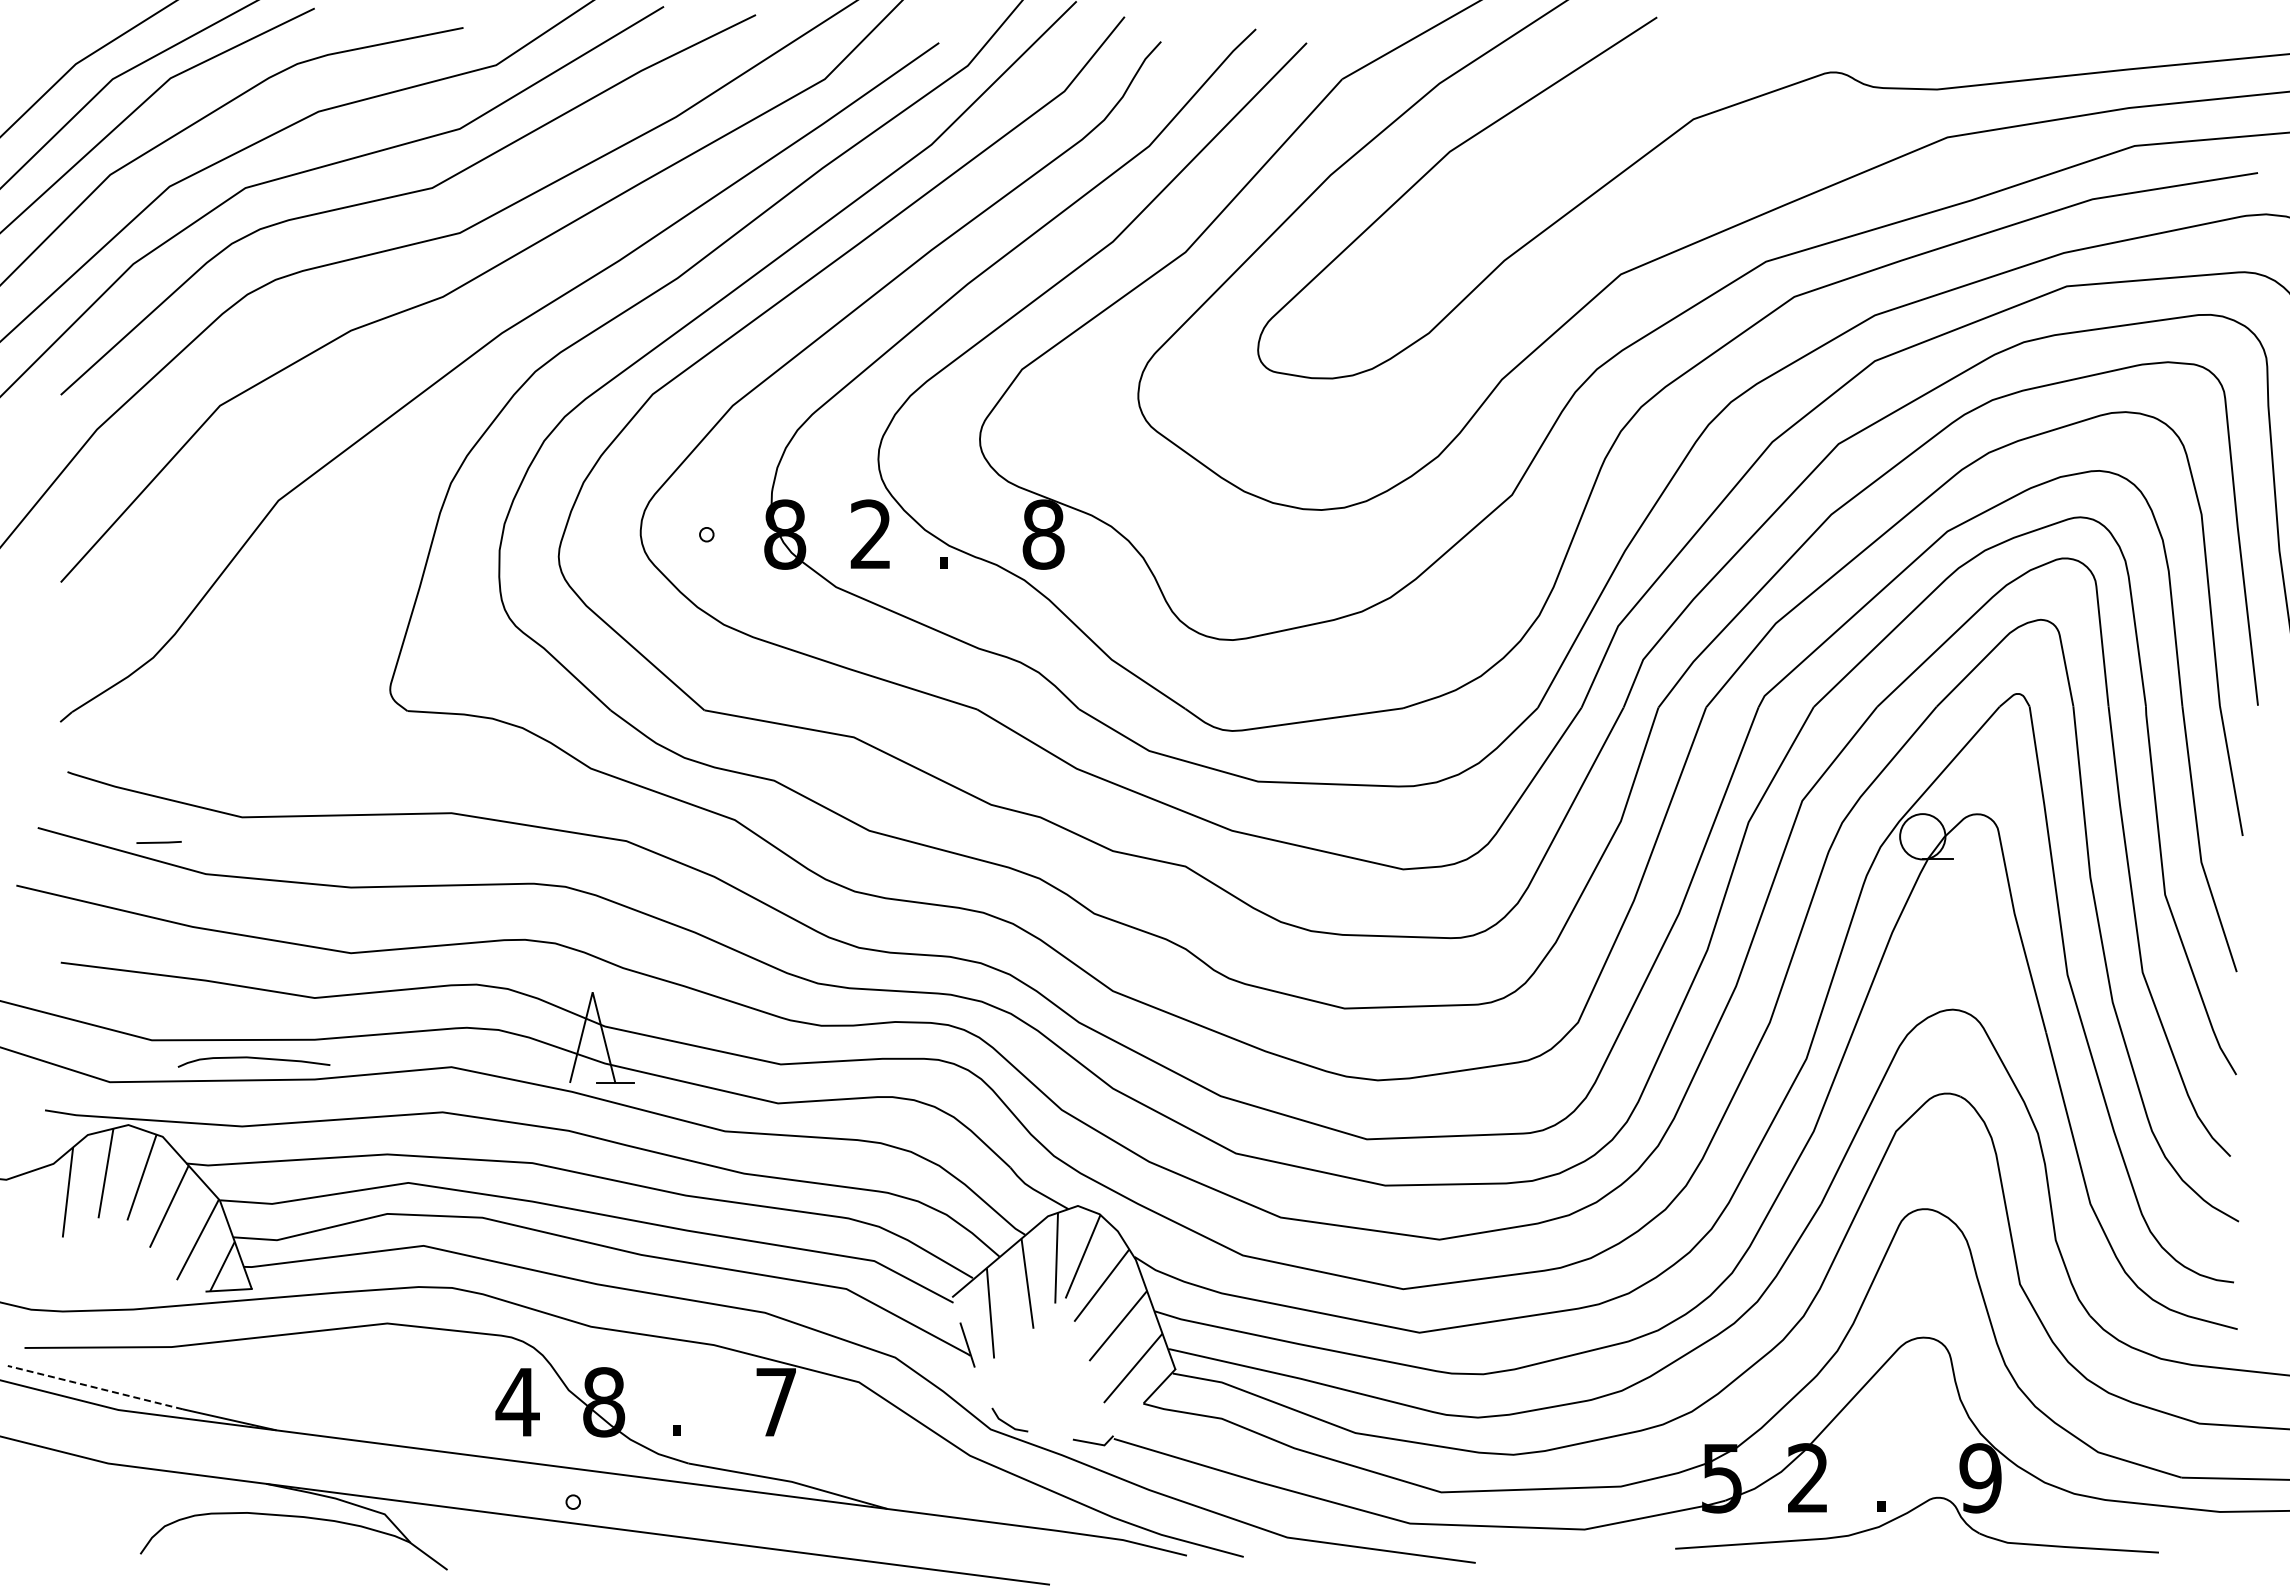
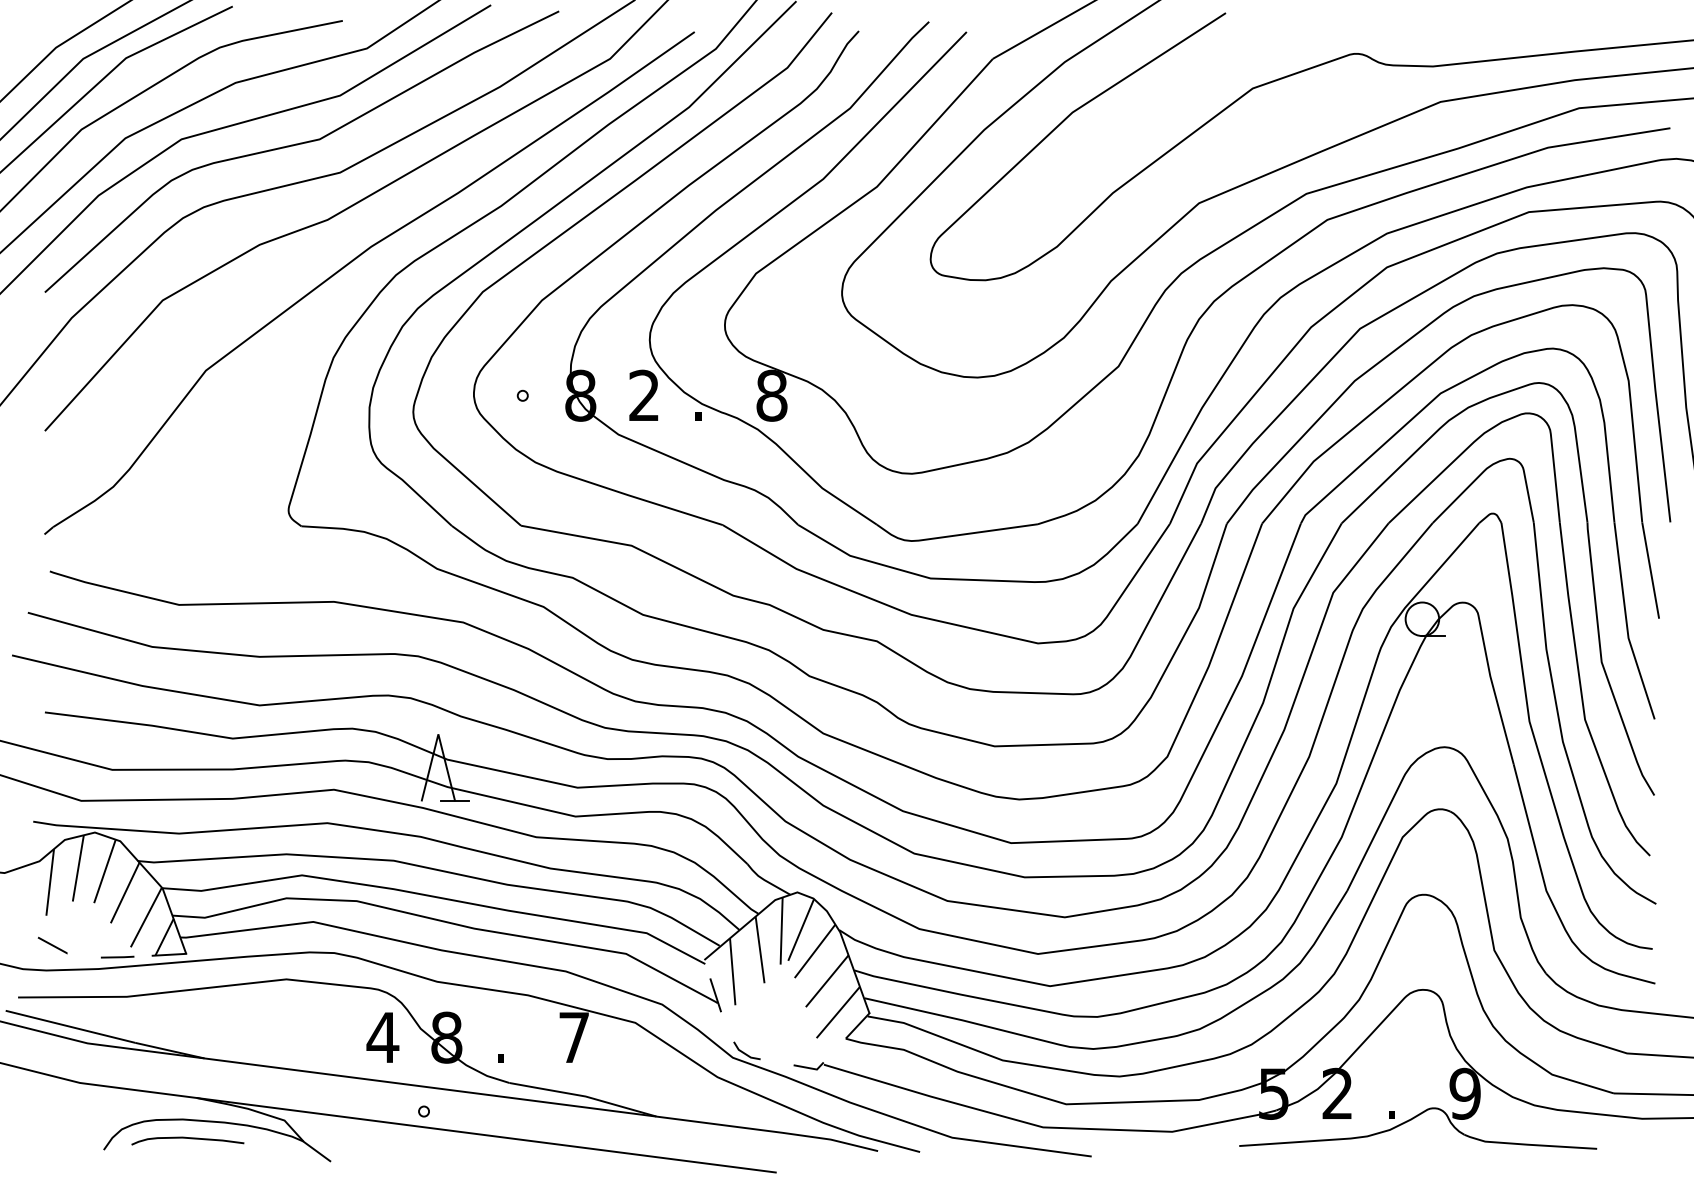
line: (158, 842) -> (117, 957), moved
curve: (253, 1058) -> (187, 1138), moved
line: (71, 1277) -> (52, 945), added
line: (94, 1387) -> (69, 1026), dashed -> solid

